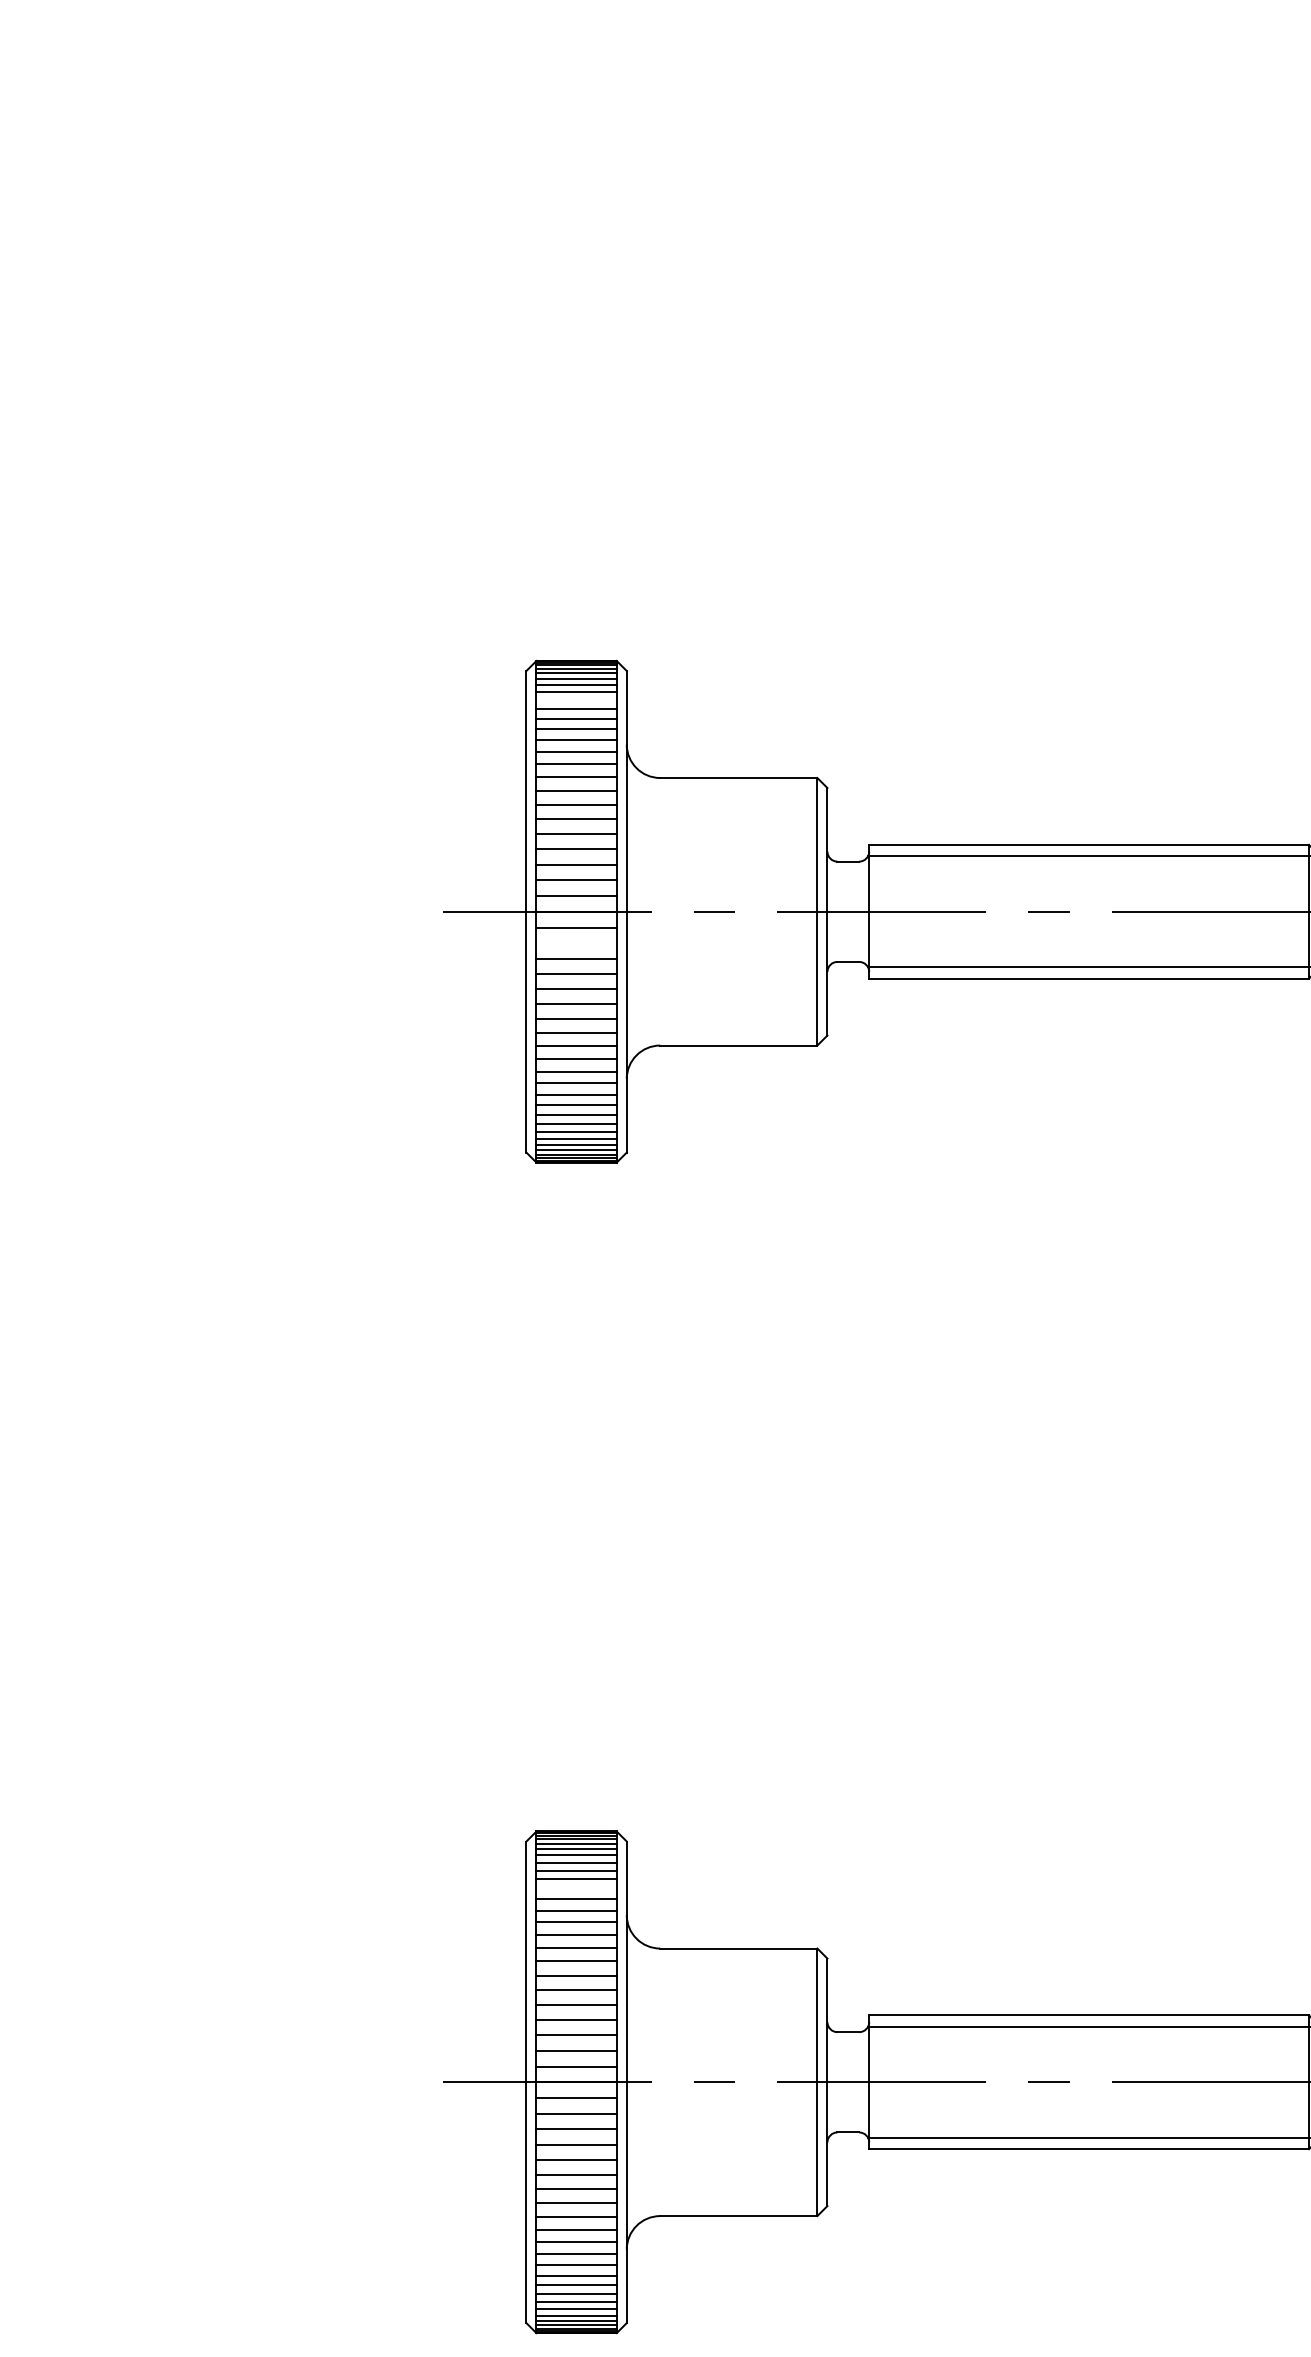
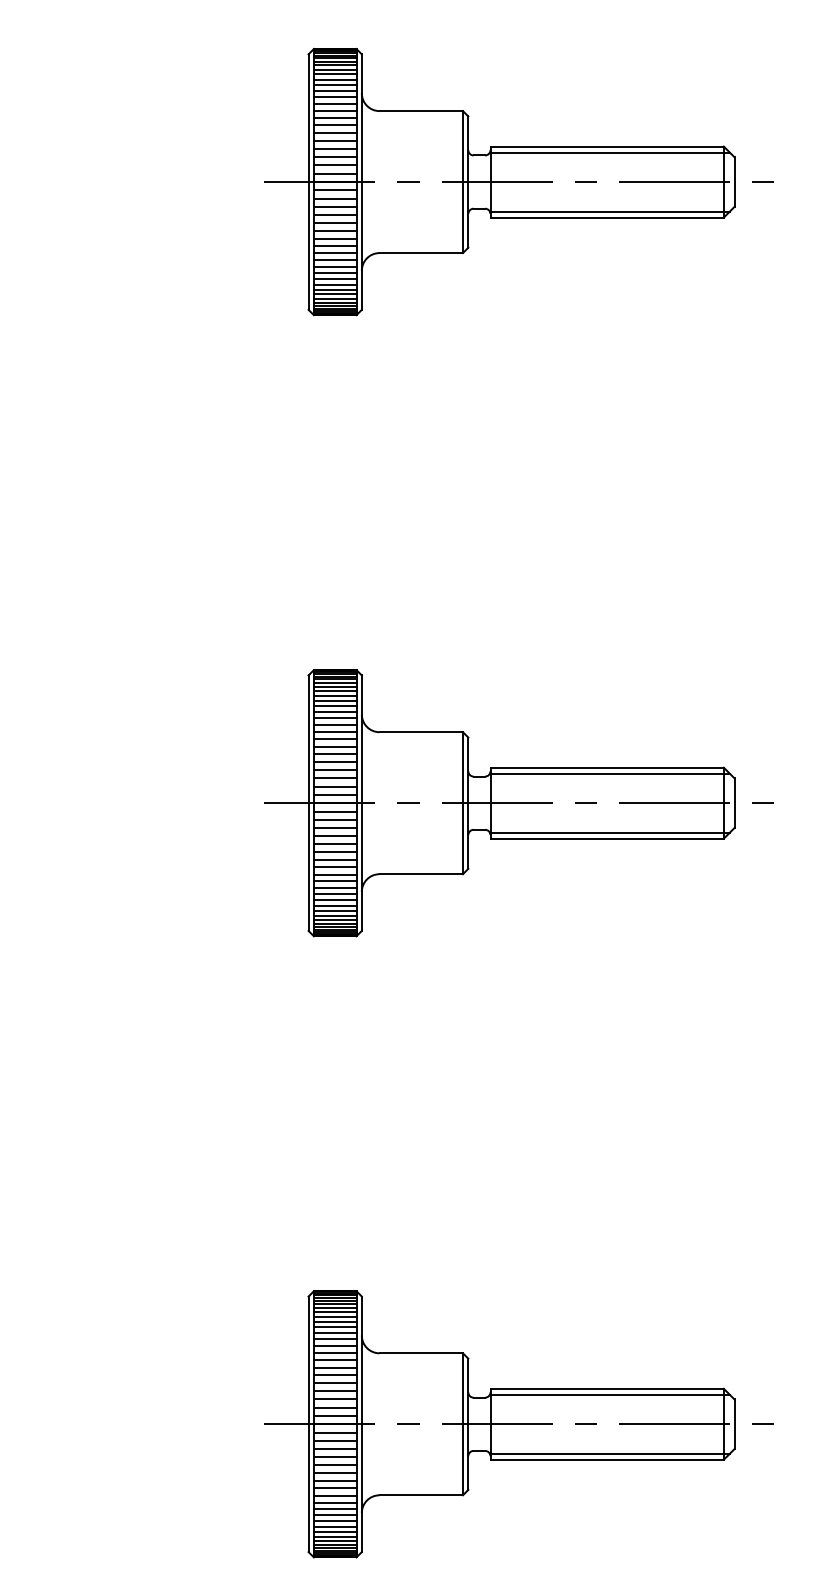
line: (575, 699) -> (334, 690), added
line: (575, 942) -> (334, 819), added
line: (575, 1888) -> (334, 1321), added

